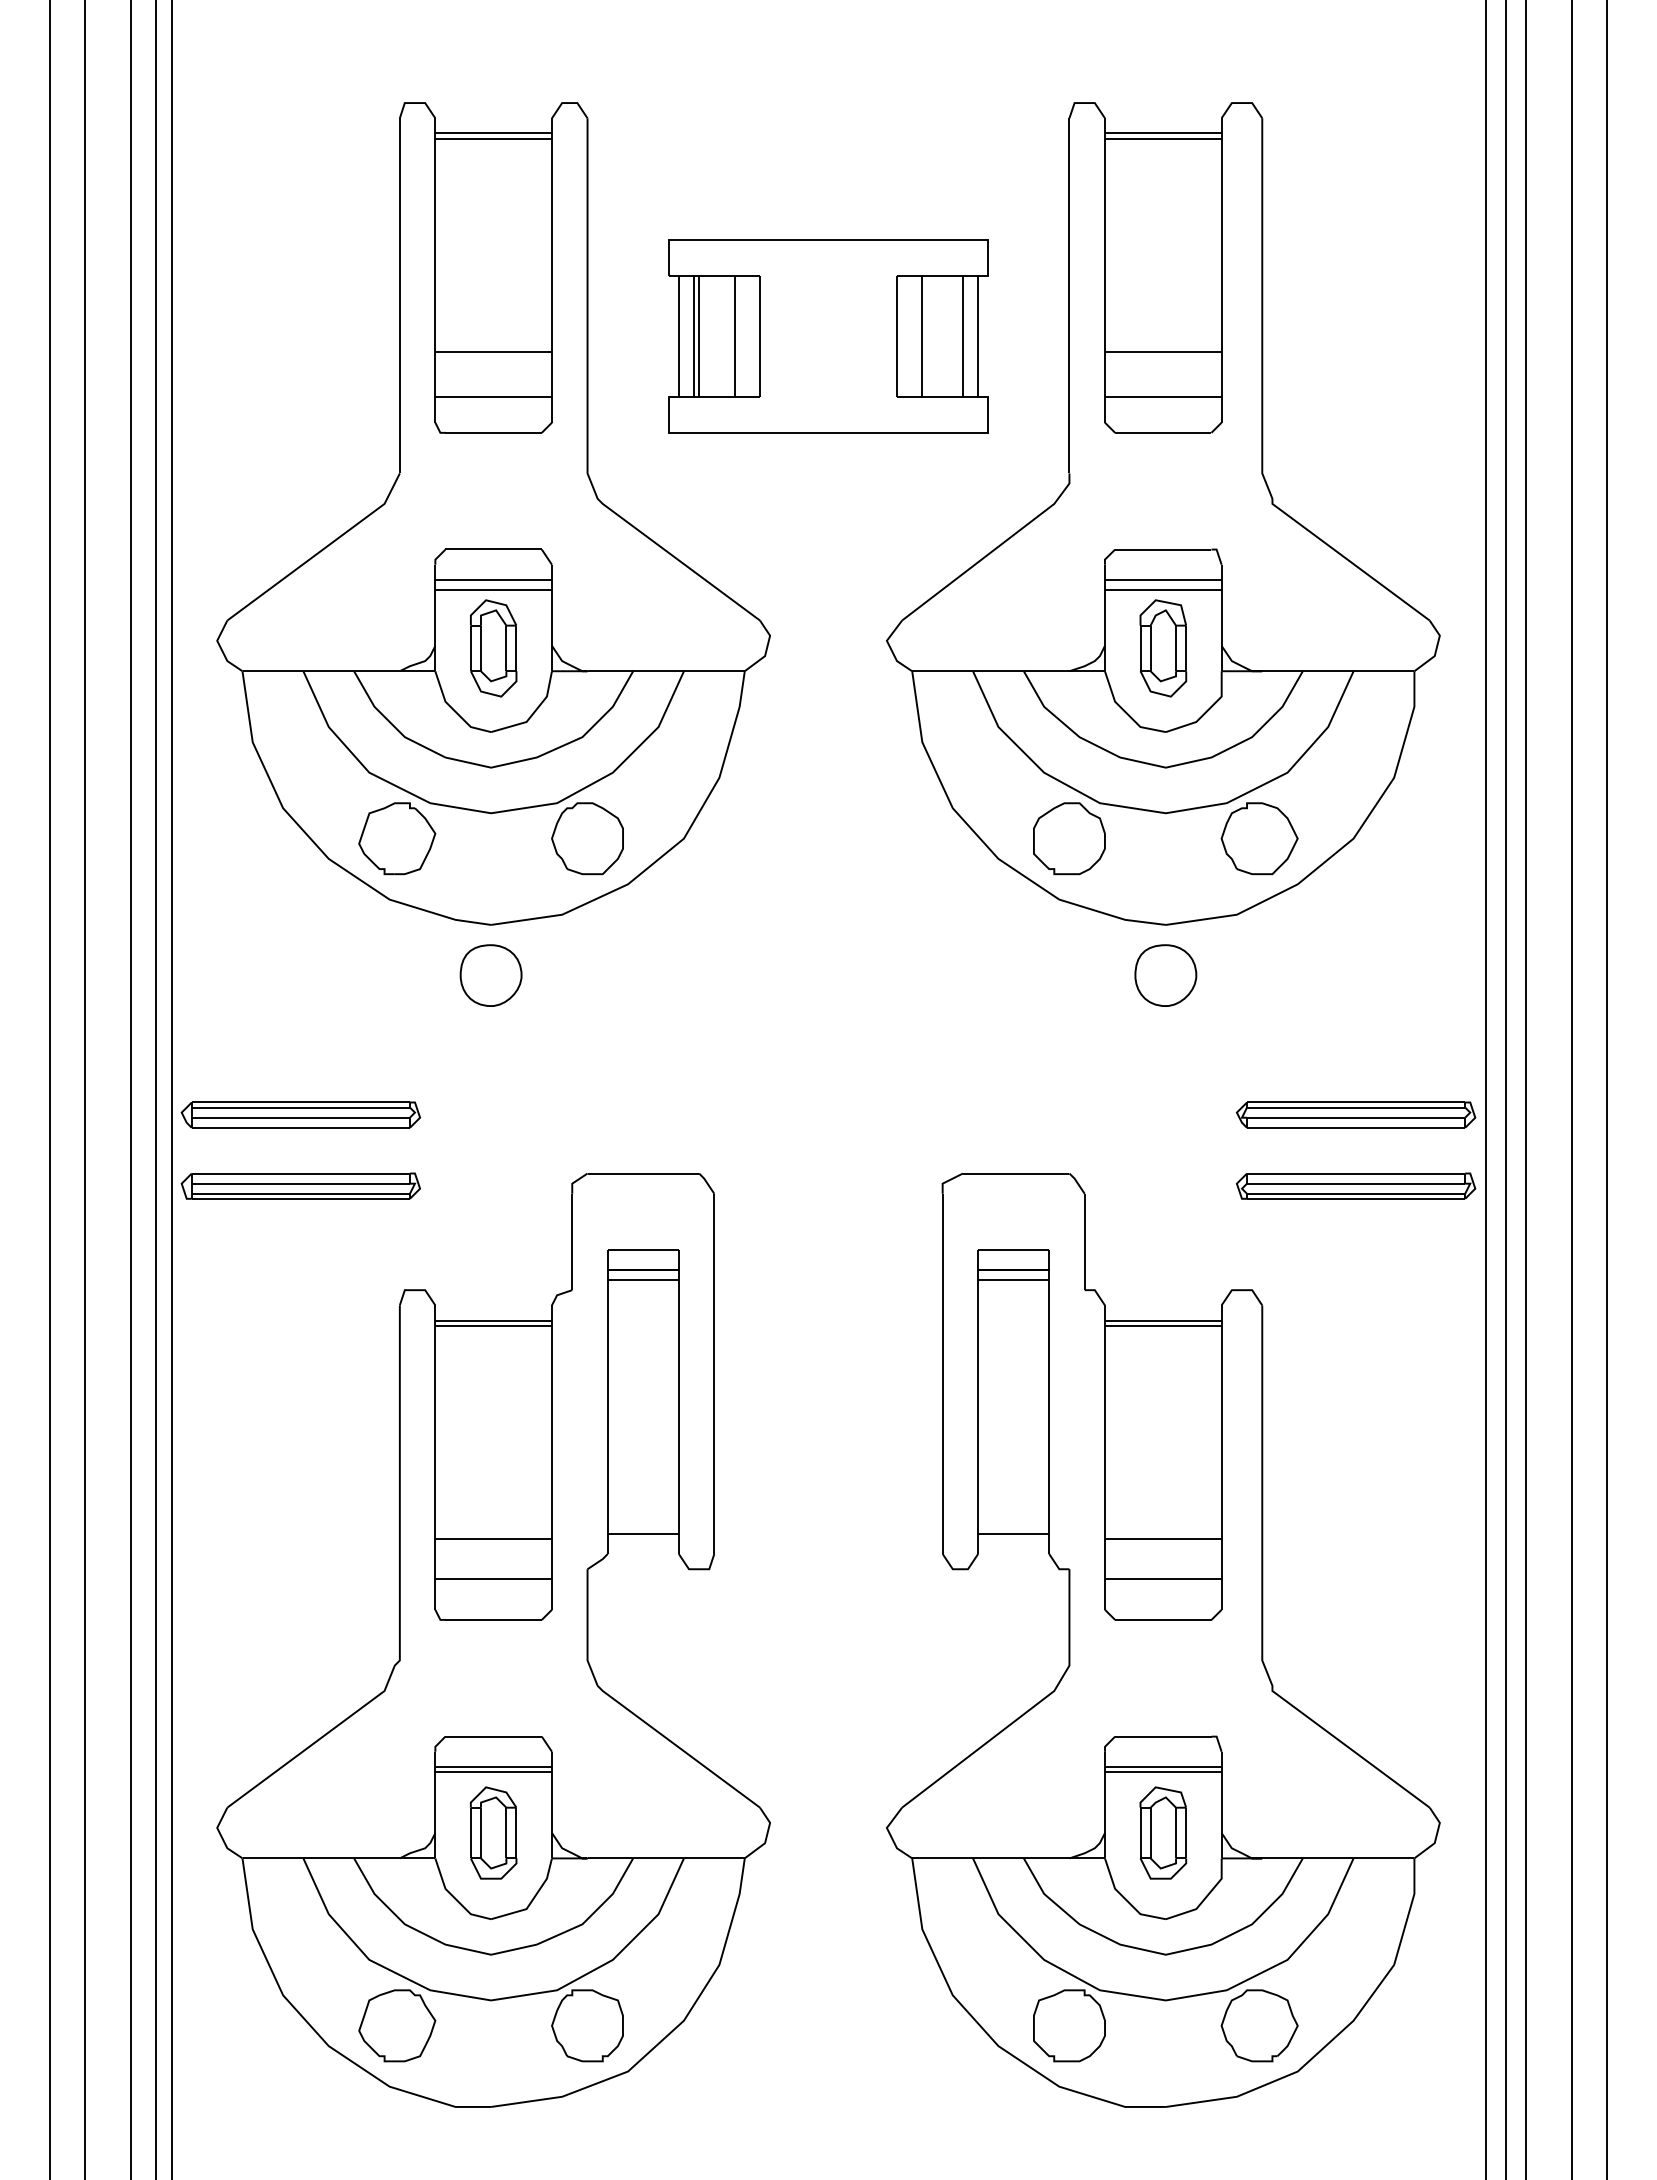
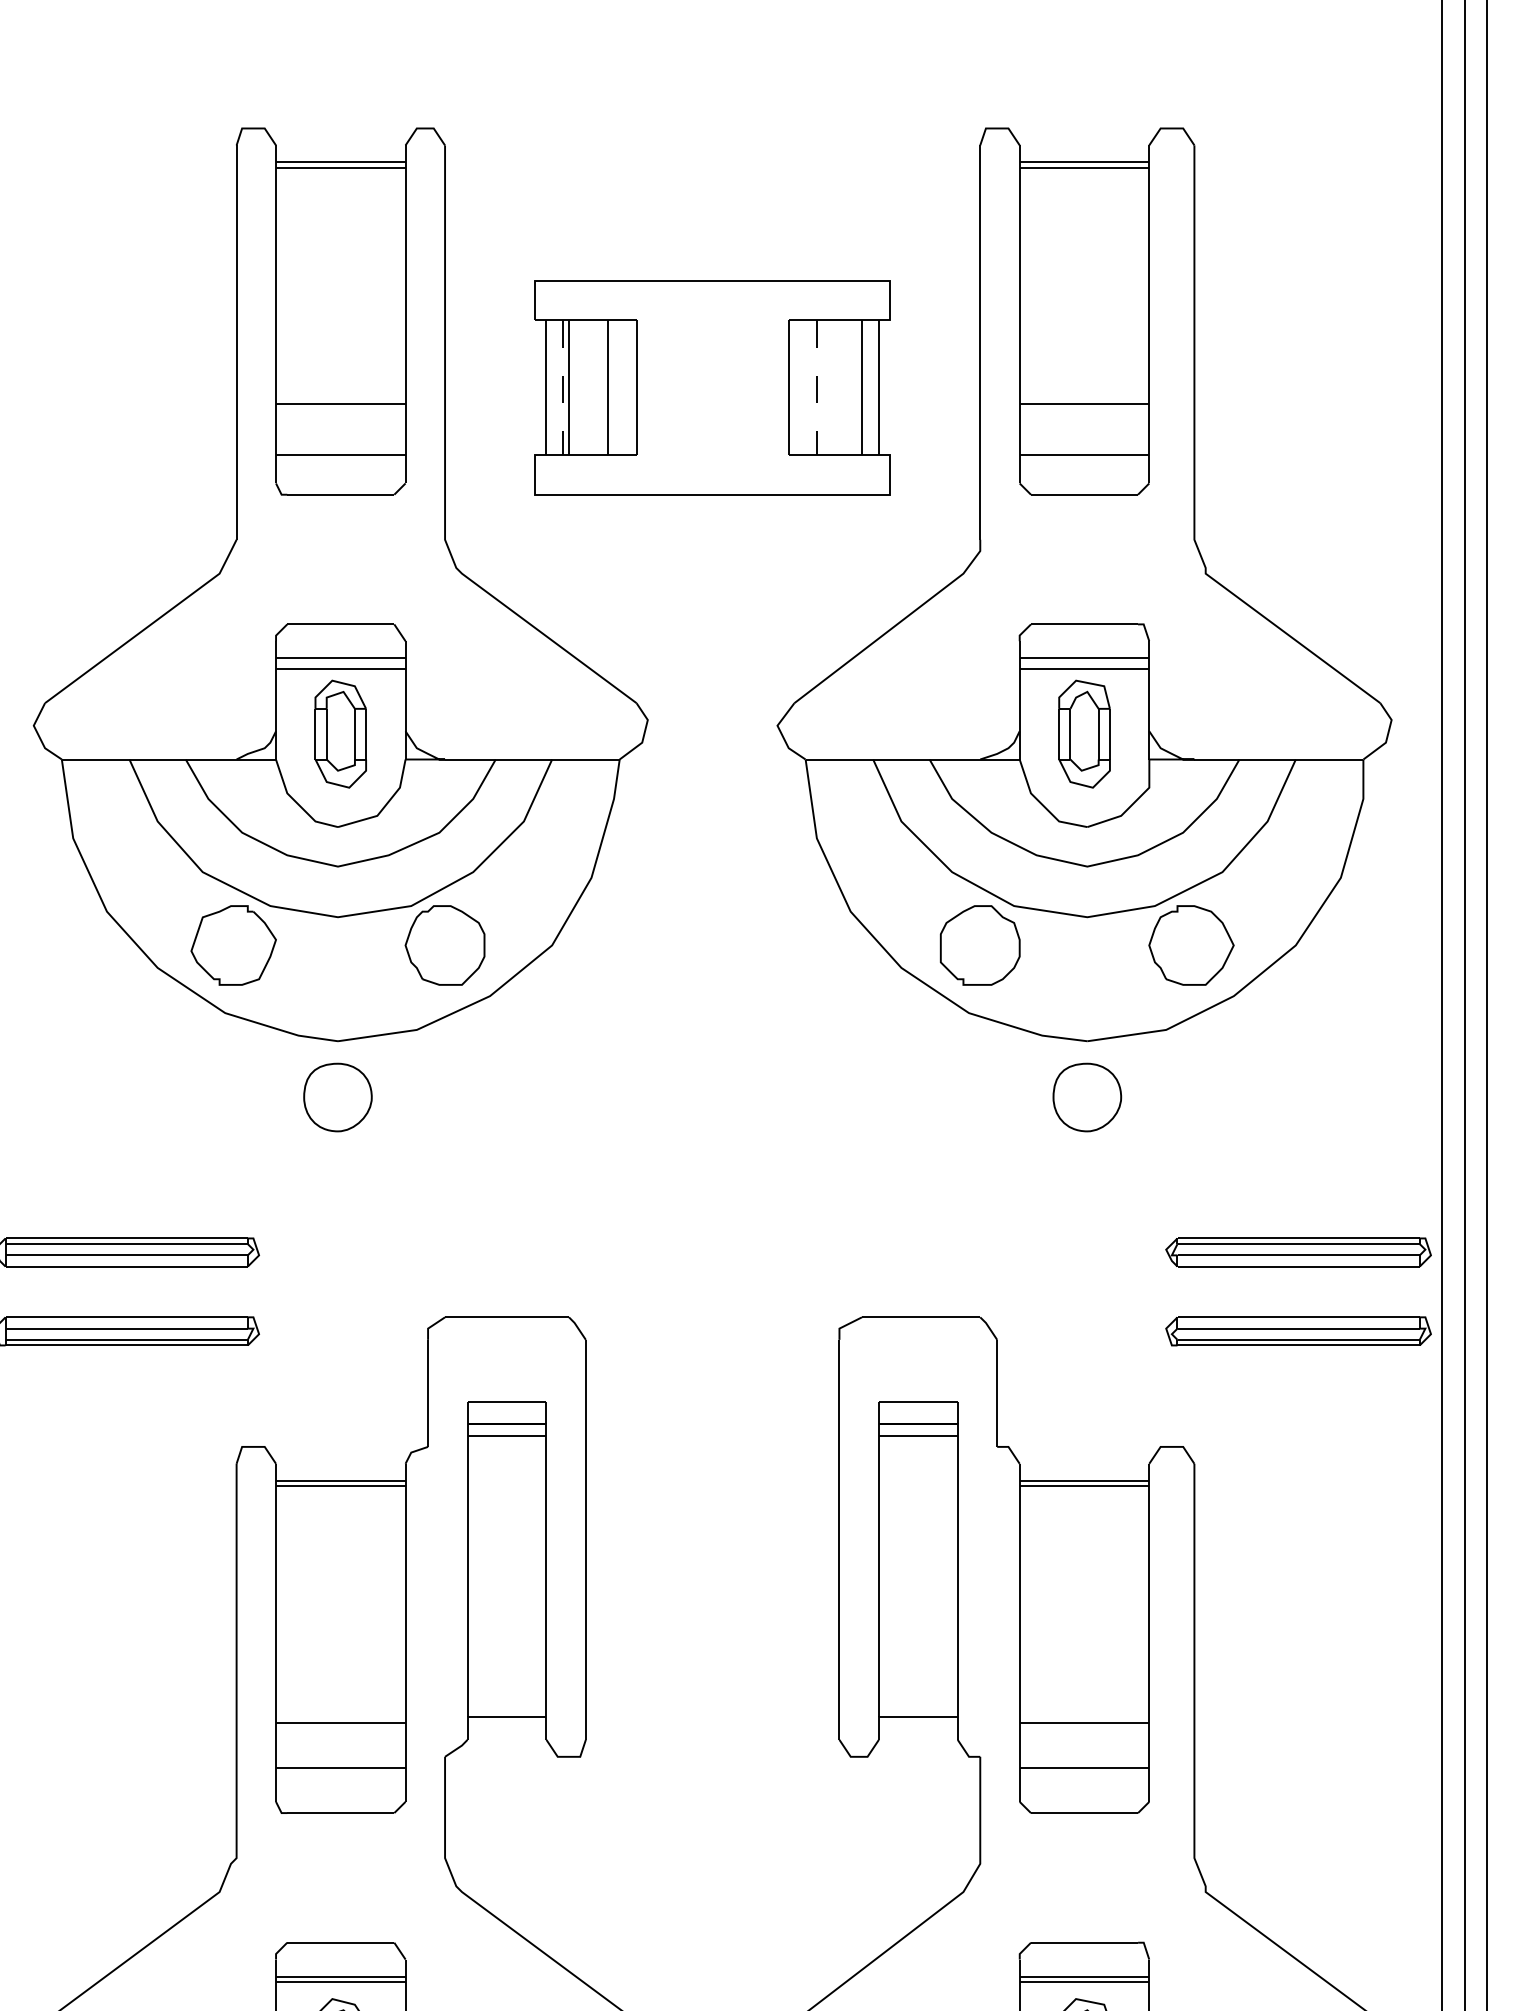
line: (694, 336) -> (563, 387), solid -> dashed
line: (922, 336) -> (817, 387), solid -> dashed

